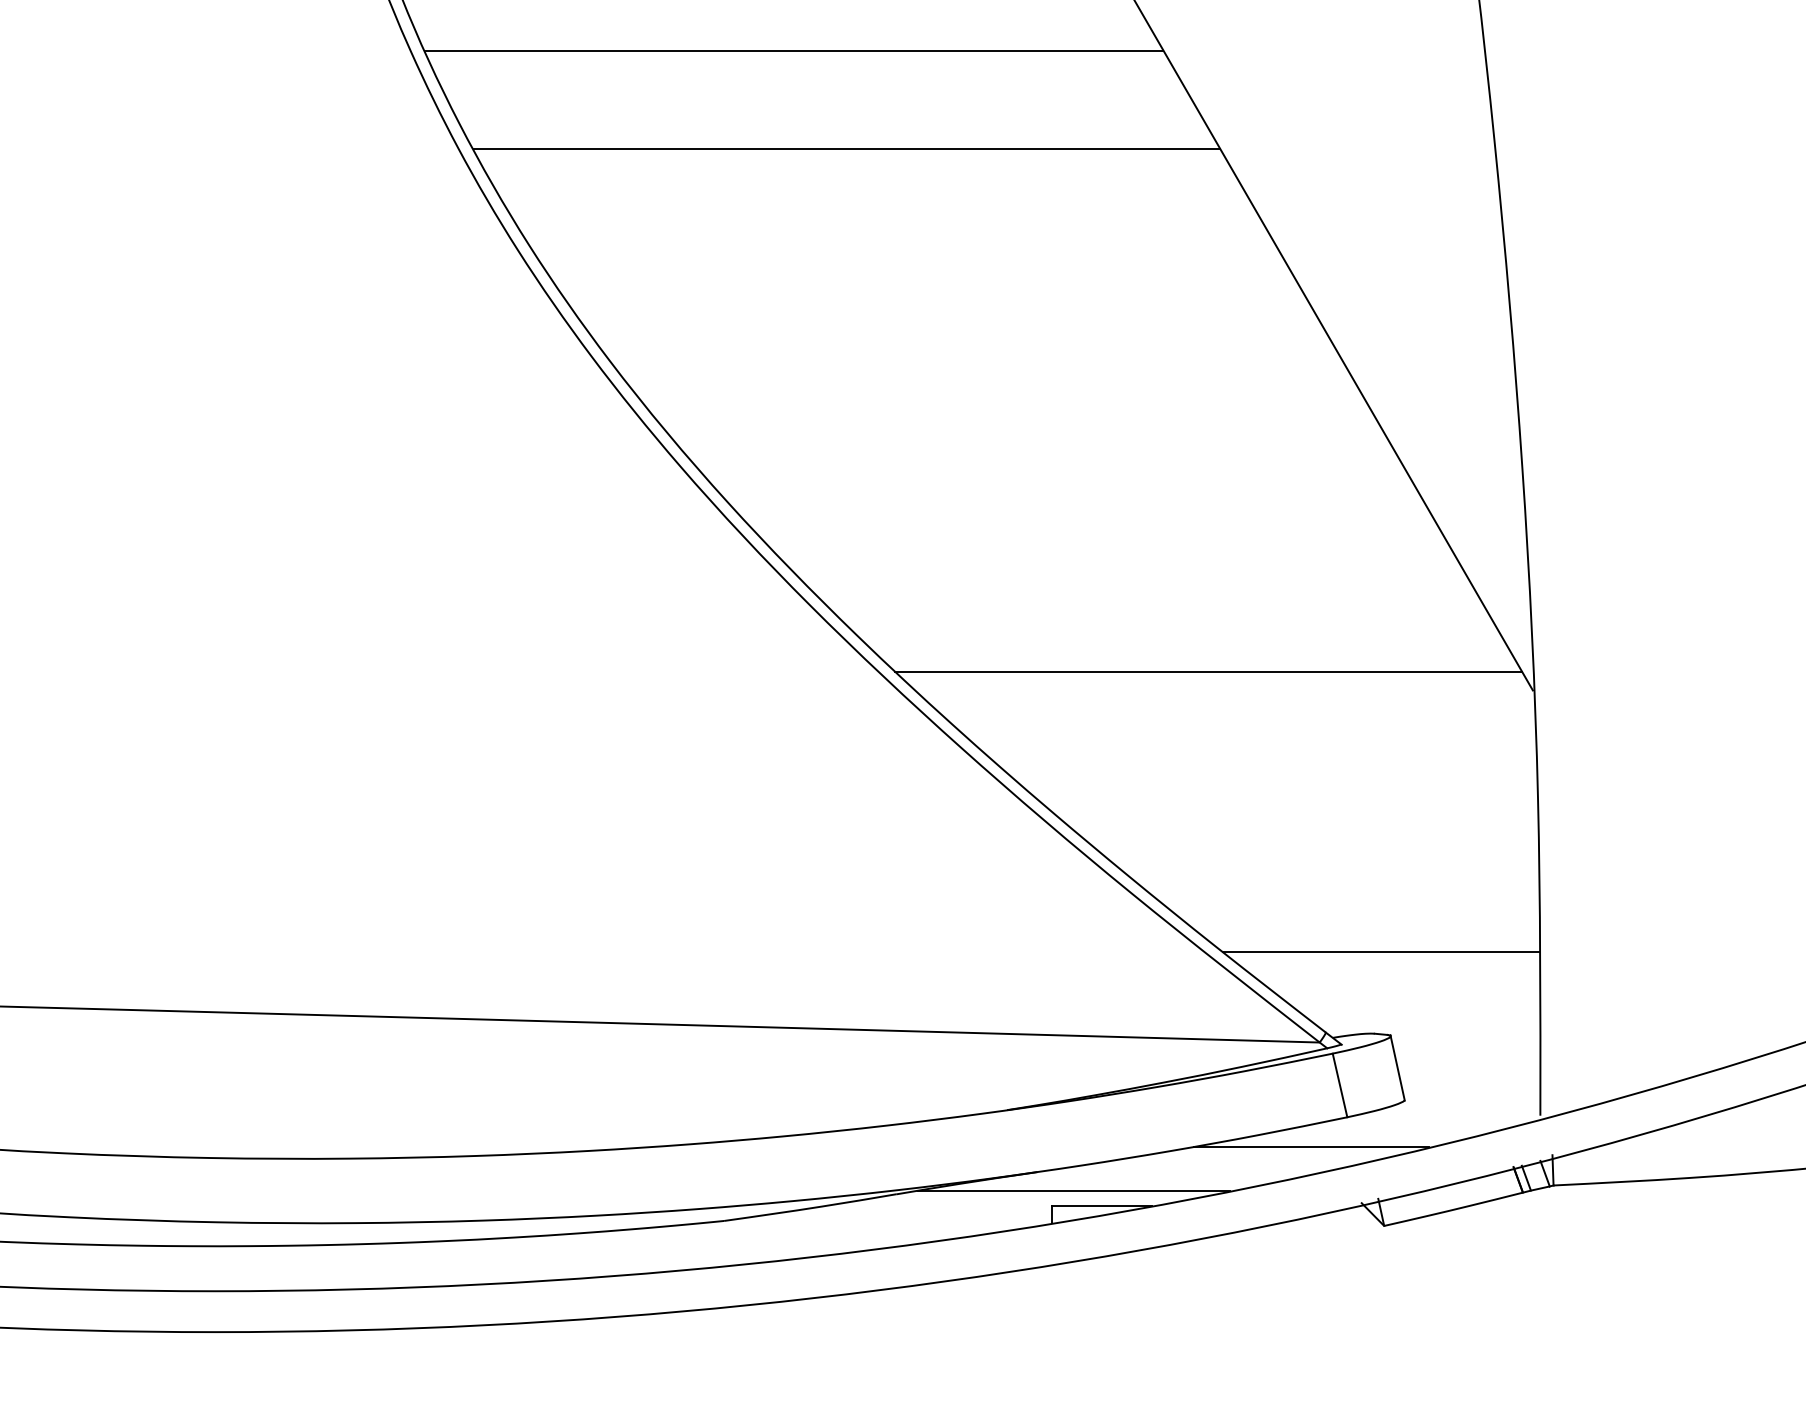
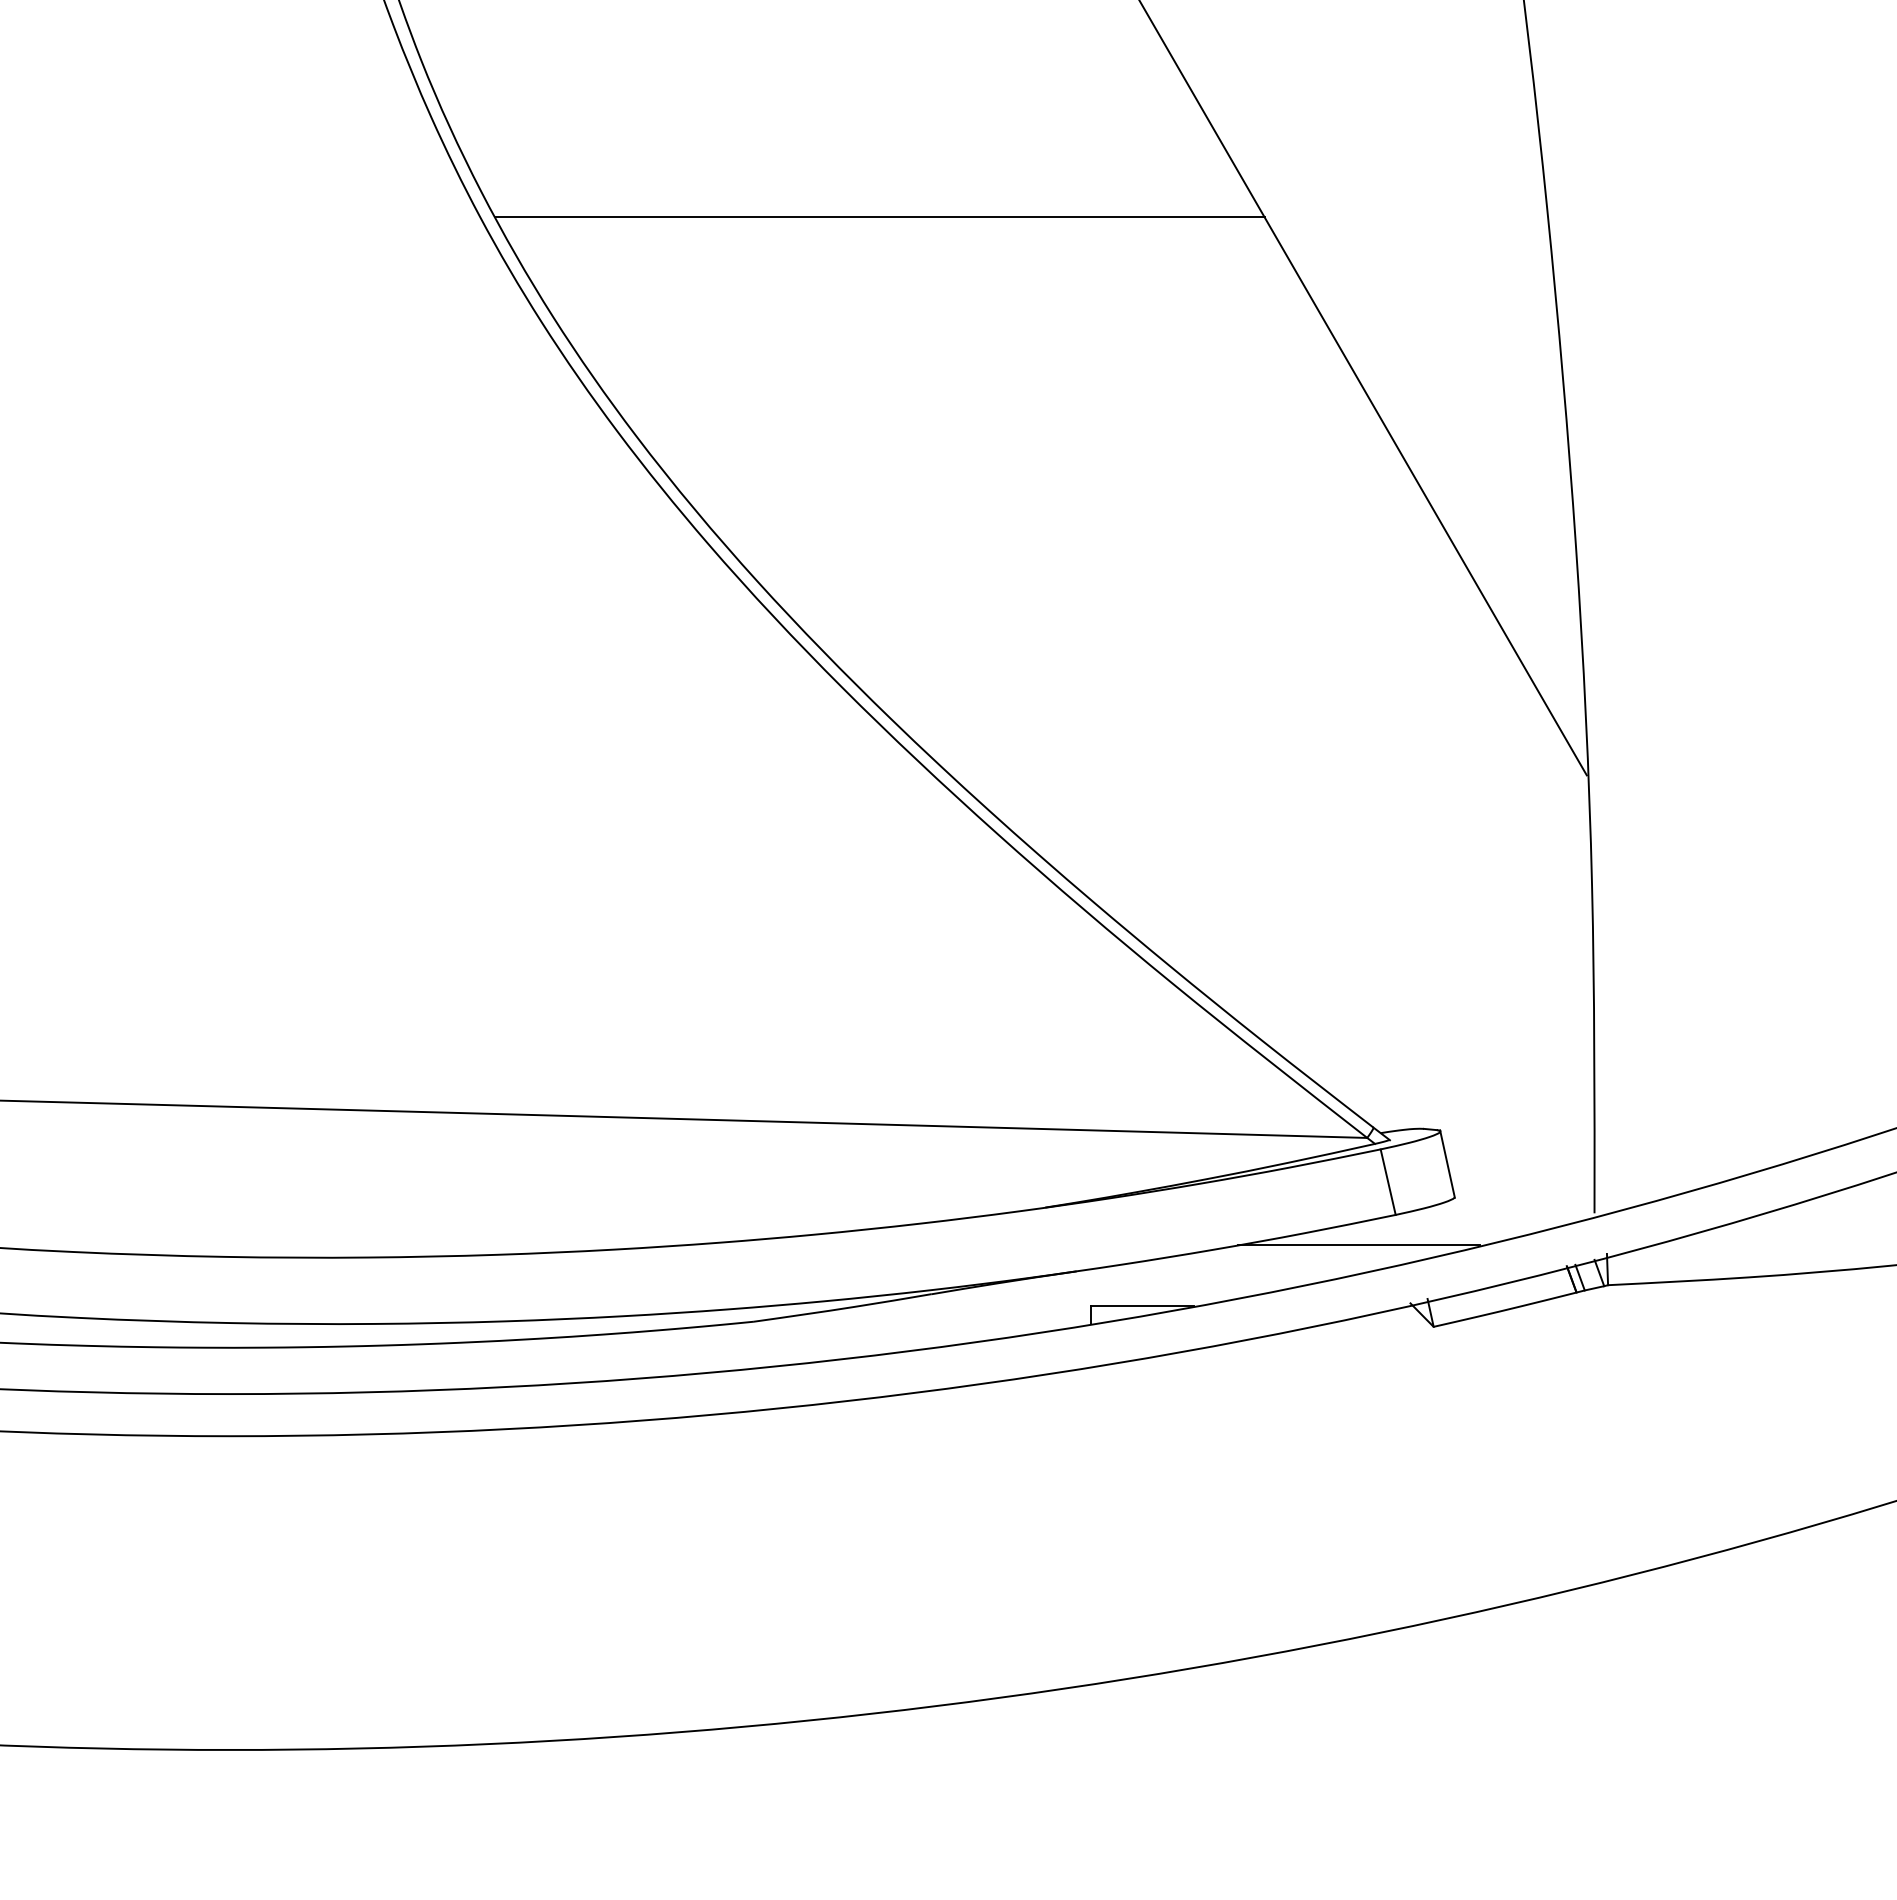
line: (794, 50) -> (826, 116), removed
line: (1208, 671) -> (1252, 755), removed
line: (1381, 951) -> (1430, 1044), removed
line: (1073, 1190) -> (1113, 1290), removed

